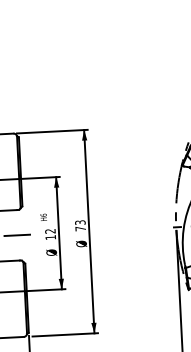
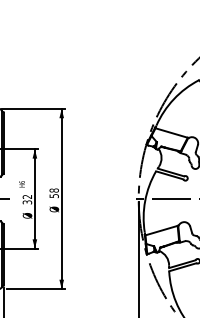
text: (79, 226) -> (53, 193), 73 -> 58
text: (50, 237) -> (27, 202), 12 -> 32

